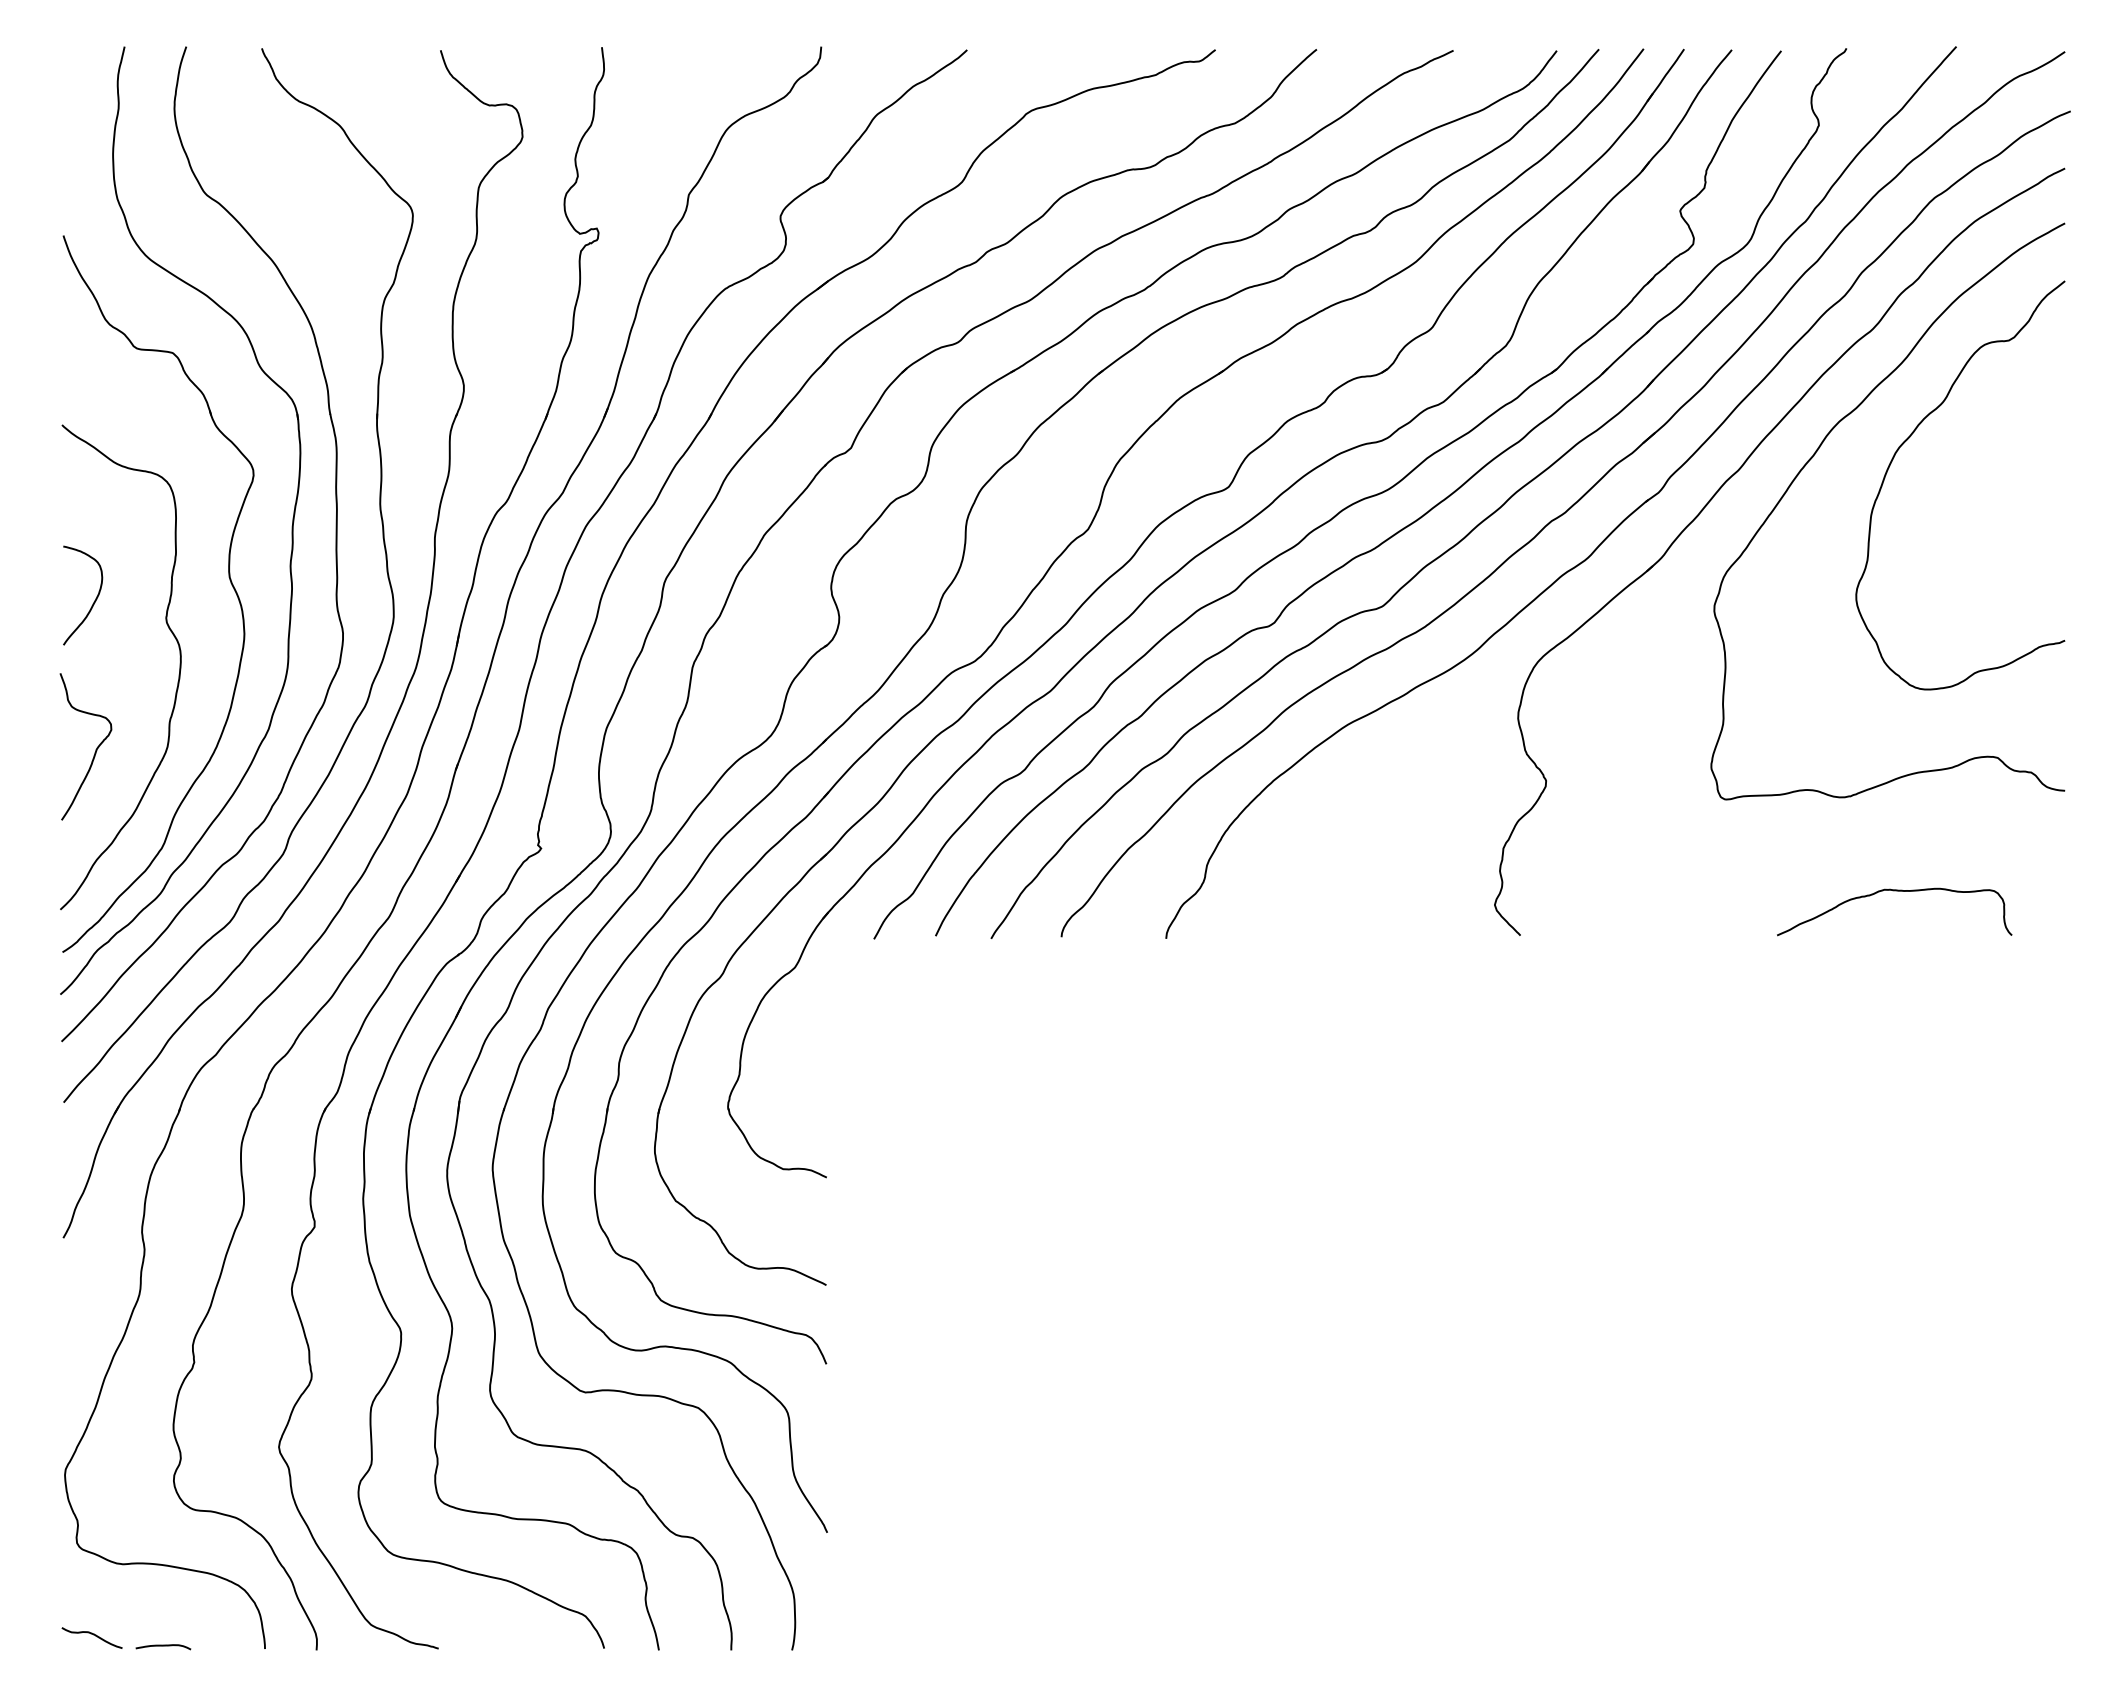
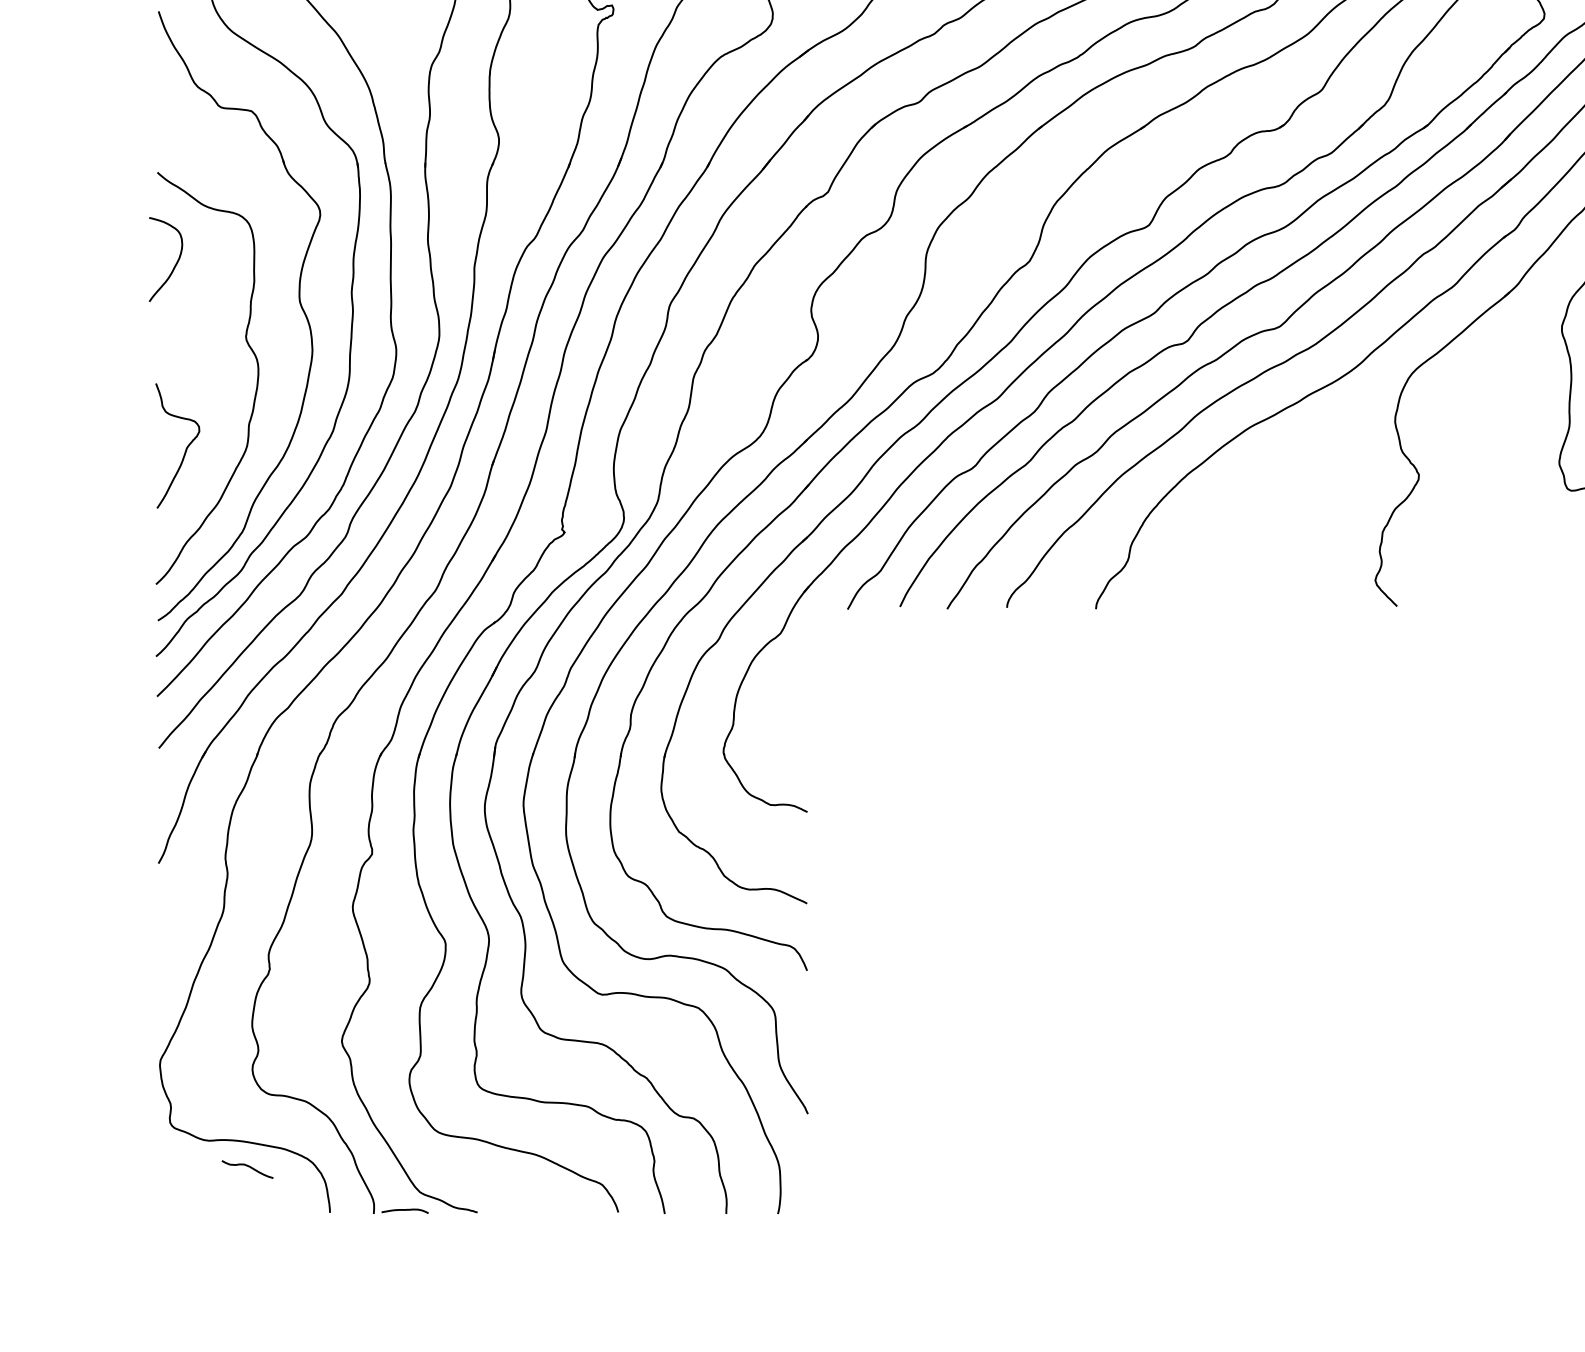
curve: (92, 603) -> (173, 266), moved
curve: (93, 1635) -> (248, 1167), moved
curve: (163, 1646) -> (405, 1210), moved

